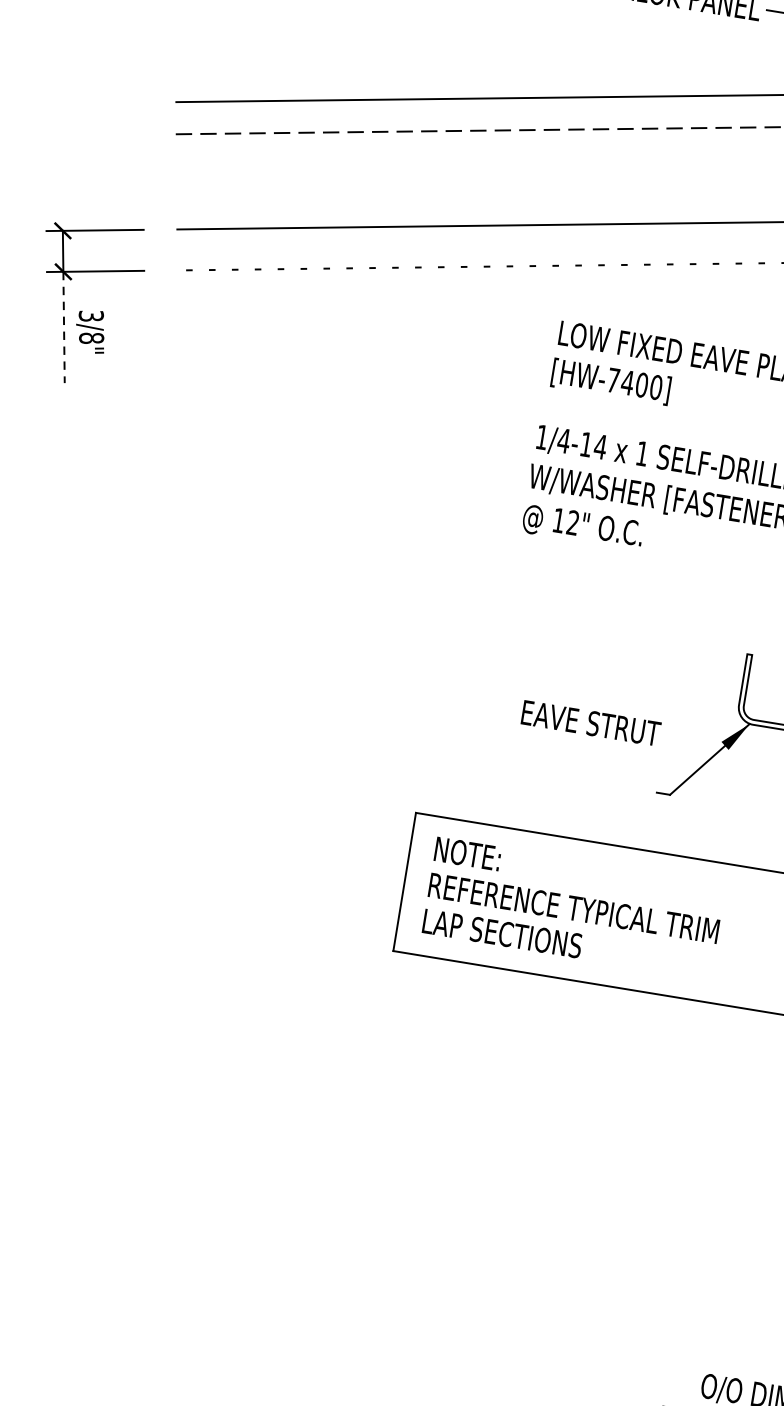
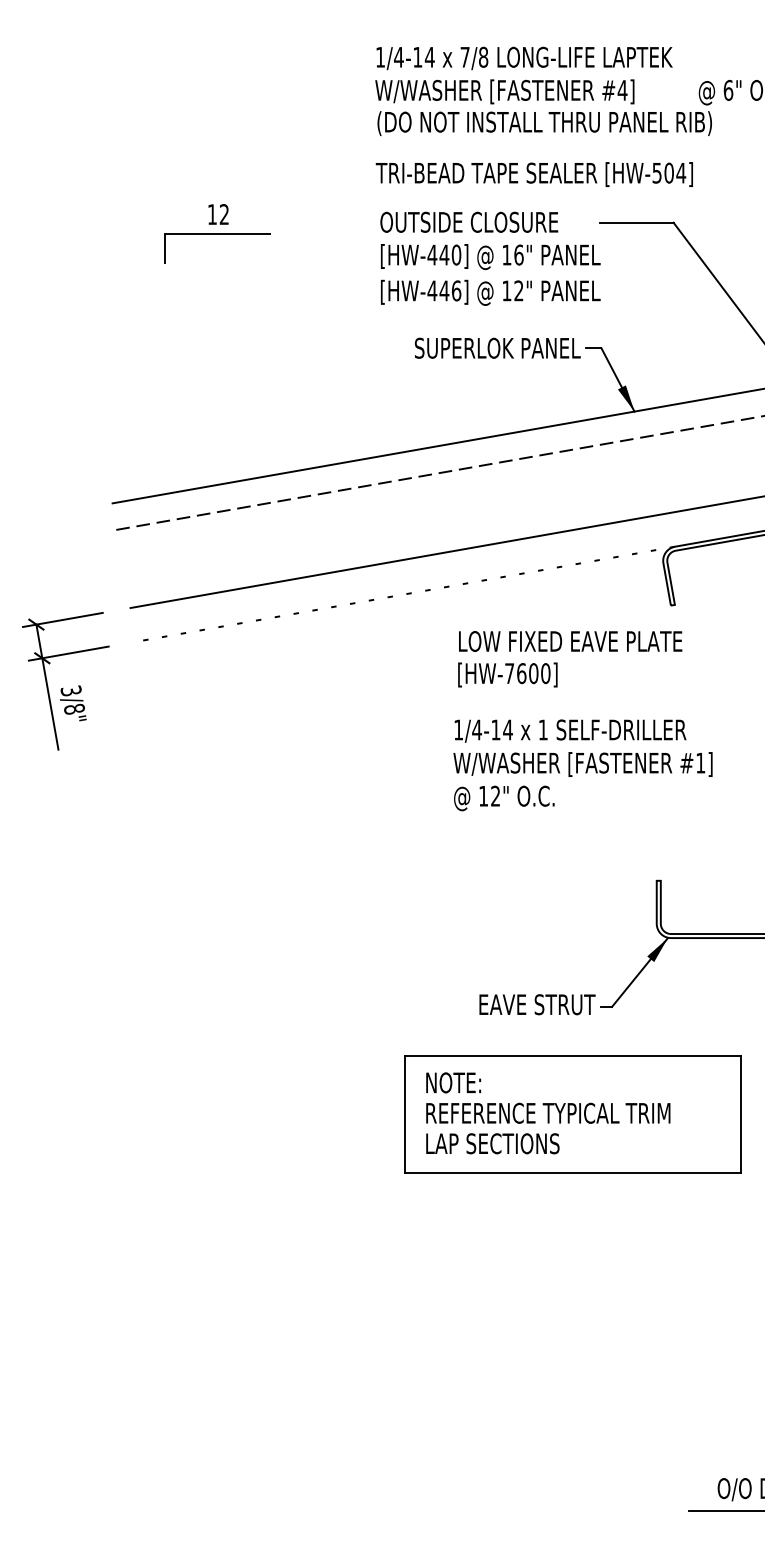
line: (64, 328) -> (50, 704), dashed -> solid
text: (627, 382) -> (521, 673), [HW-7400] -> [HW-7600]
text: (591, 723) -> (537, 1004), moved

